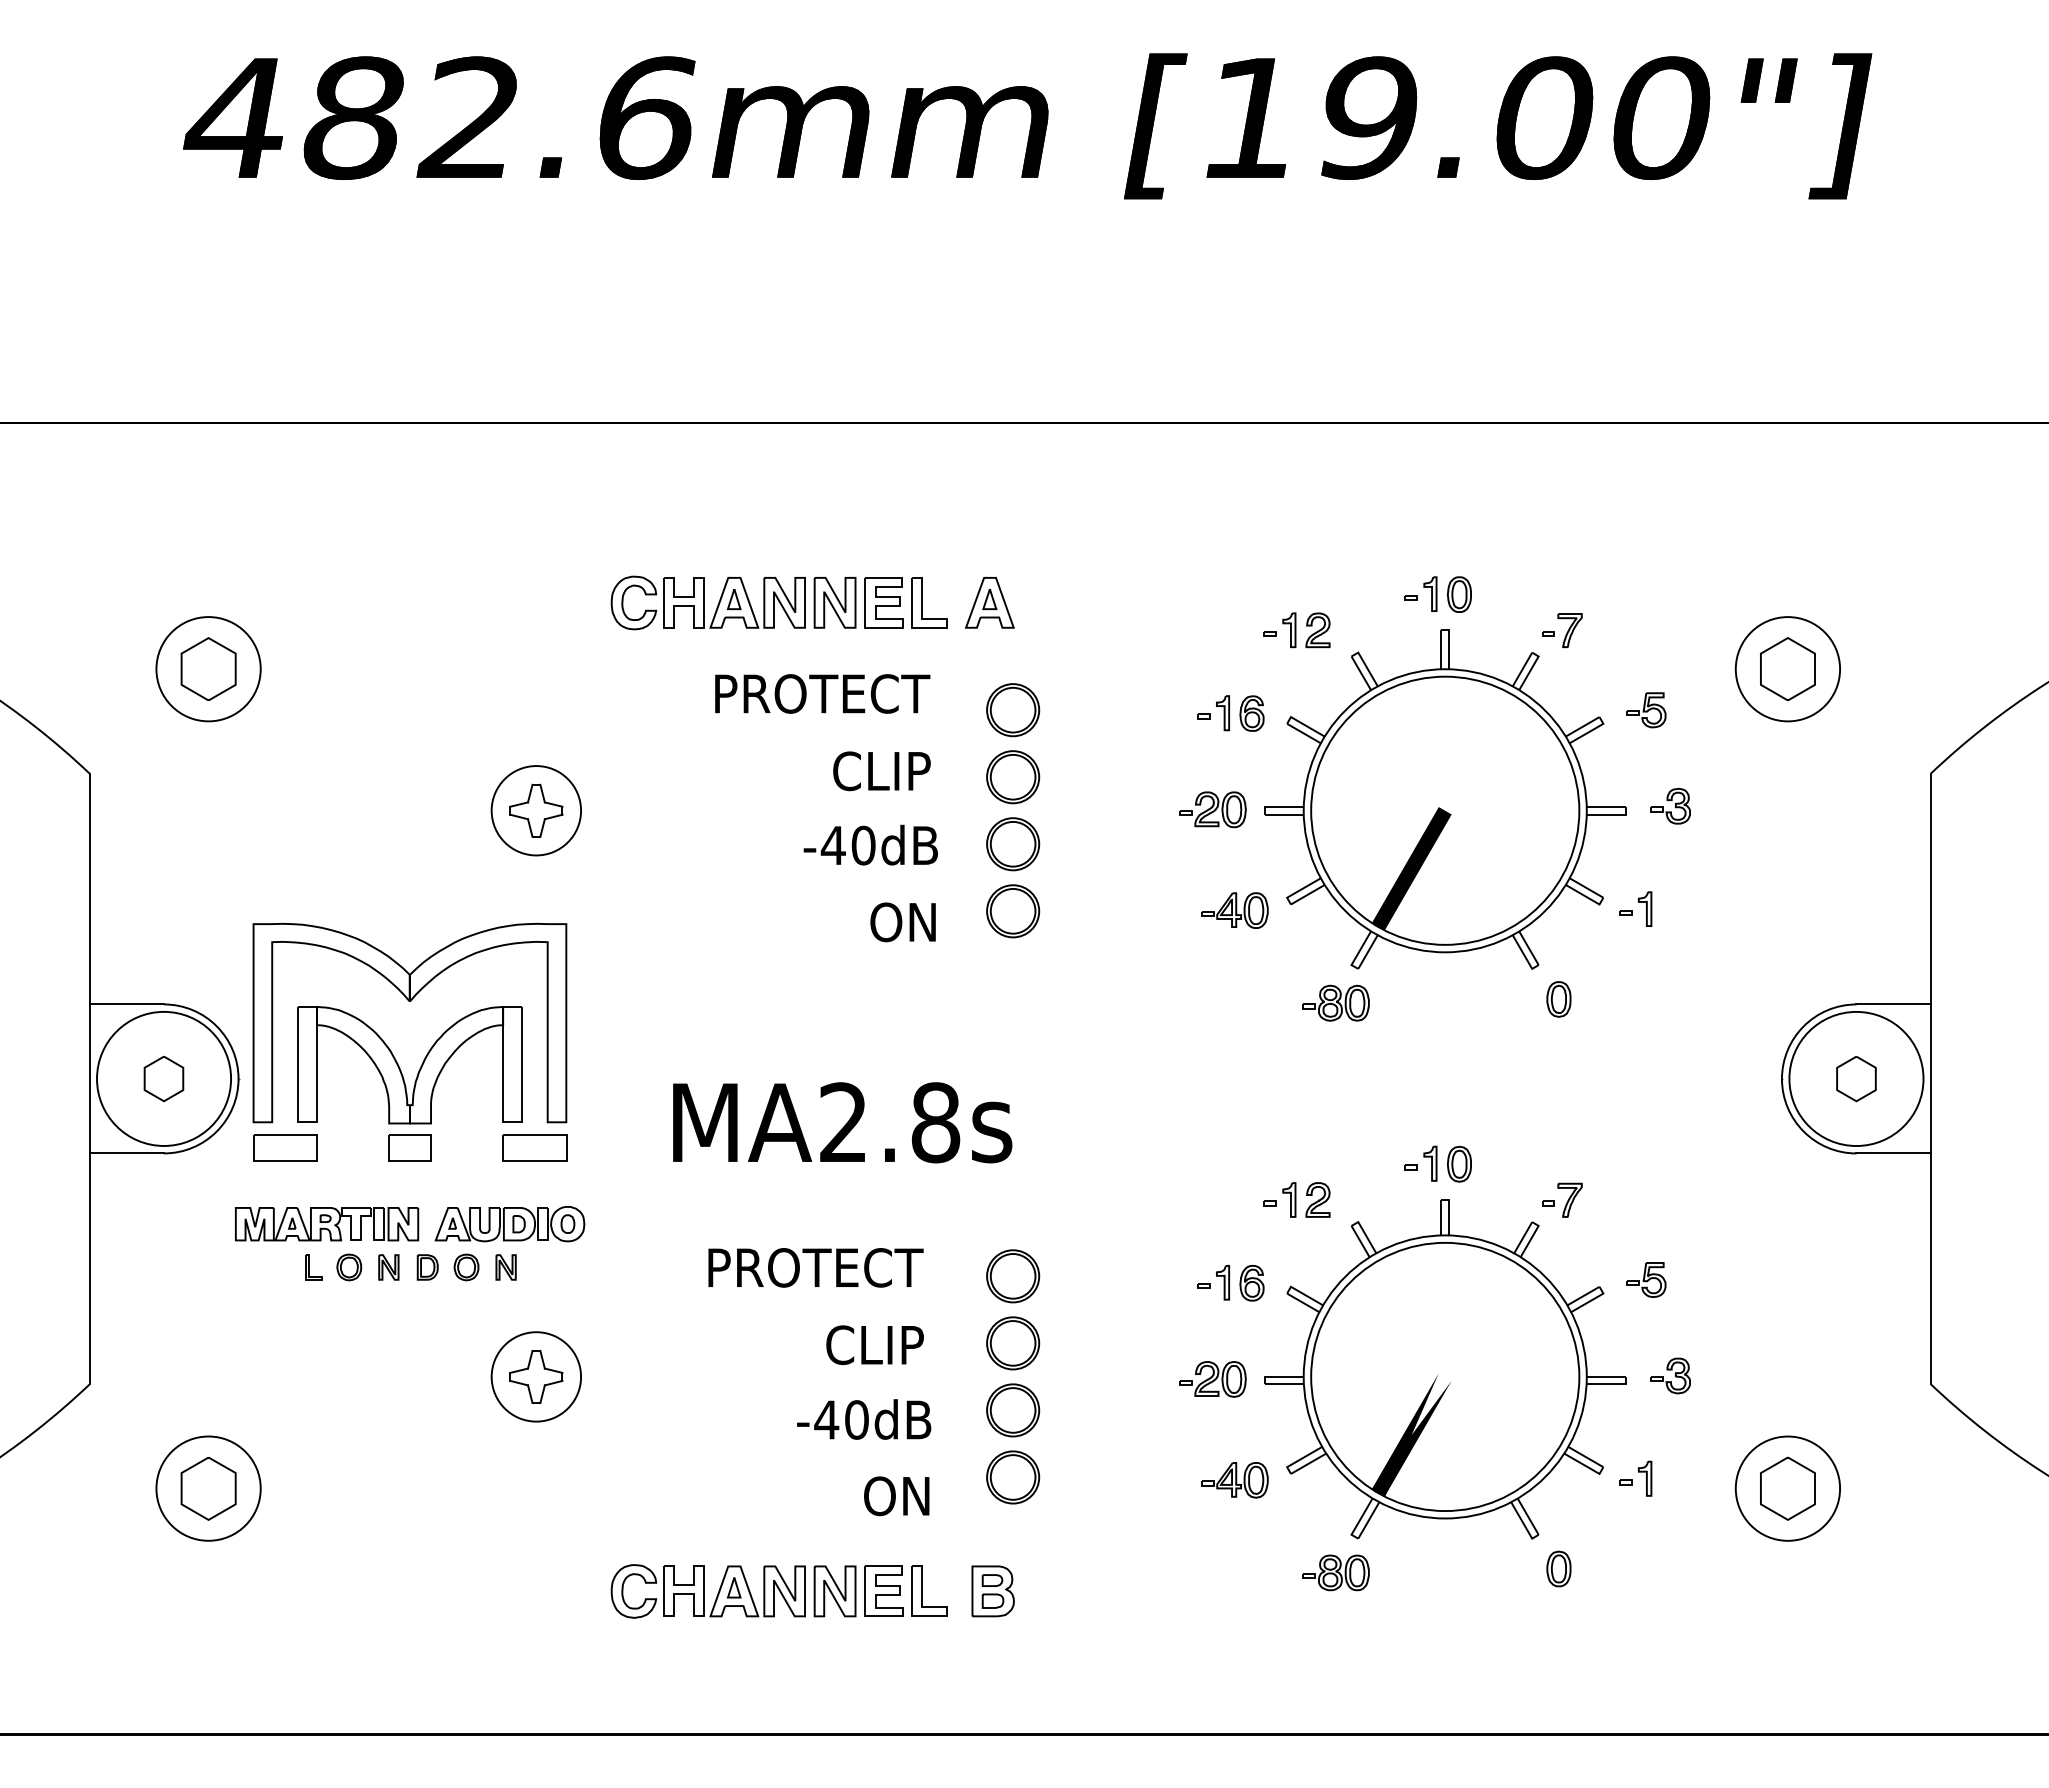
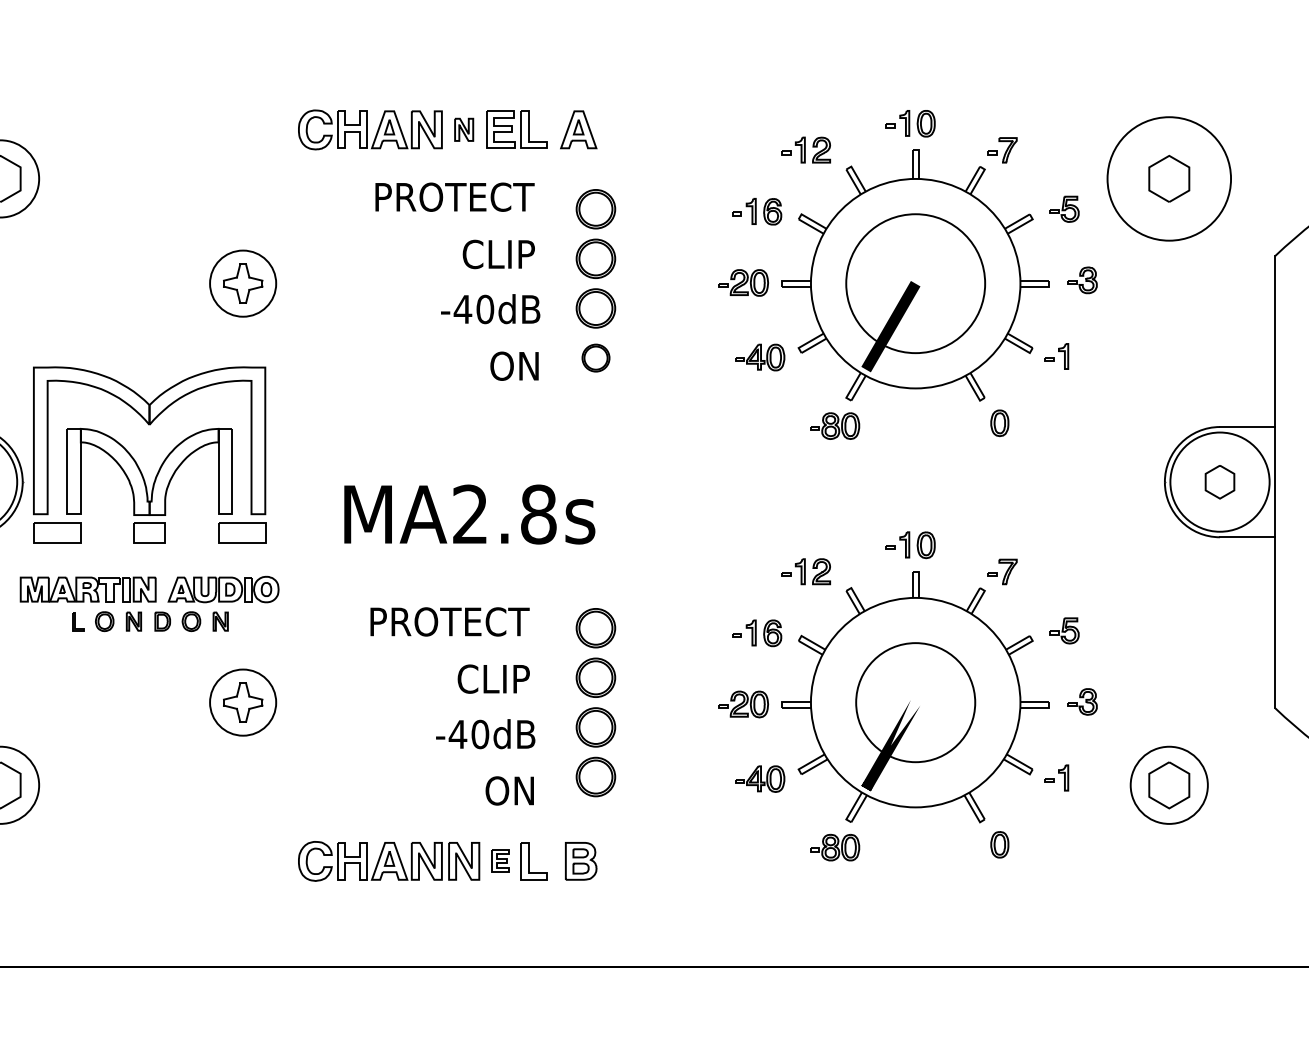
part: (834, 602) -> (463, 129), size x0.6
circle: (1787, 669) -> (1168, 179), size x1.6
circle: (1445, 810) -> (915, 283), size x0.7
part: (1013, 911) -> (596, 358), size x0.7
circle: (1445, 1376) -> (915, 702), size x0.6
part: (883, 1590) -> (500, 860), size x0.6

